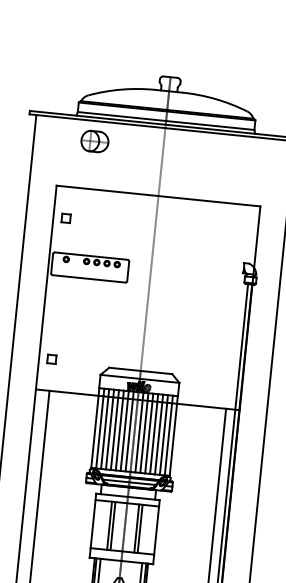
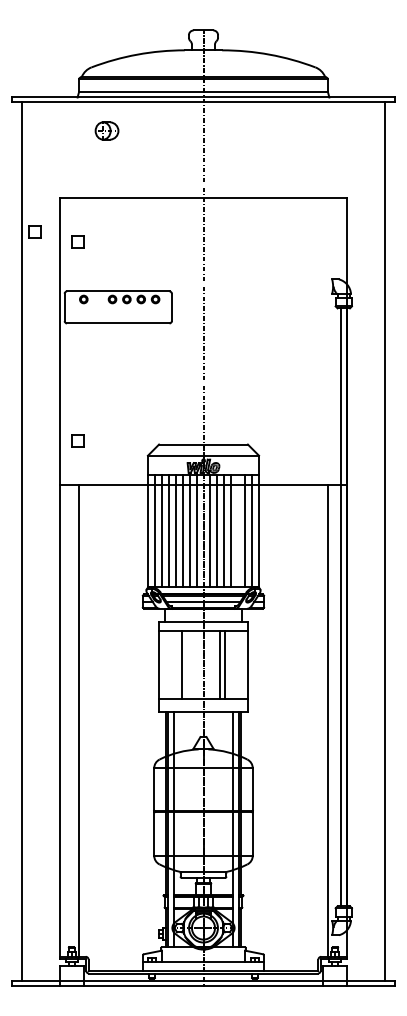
part: (94, 141) -> (106, 130), size x0.6
part: (36, 207) -> (34, 231), added
line: (159, 434) -> (238, 530), removed
line: (112, 525) -> (186, 664), removed

